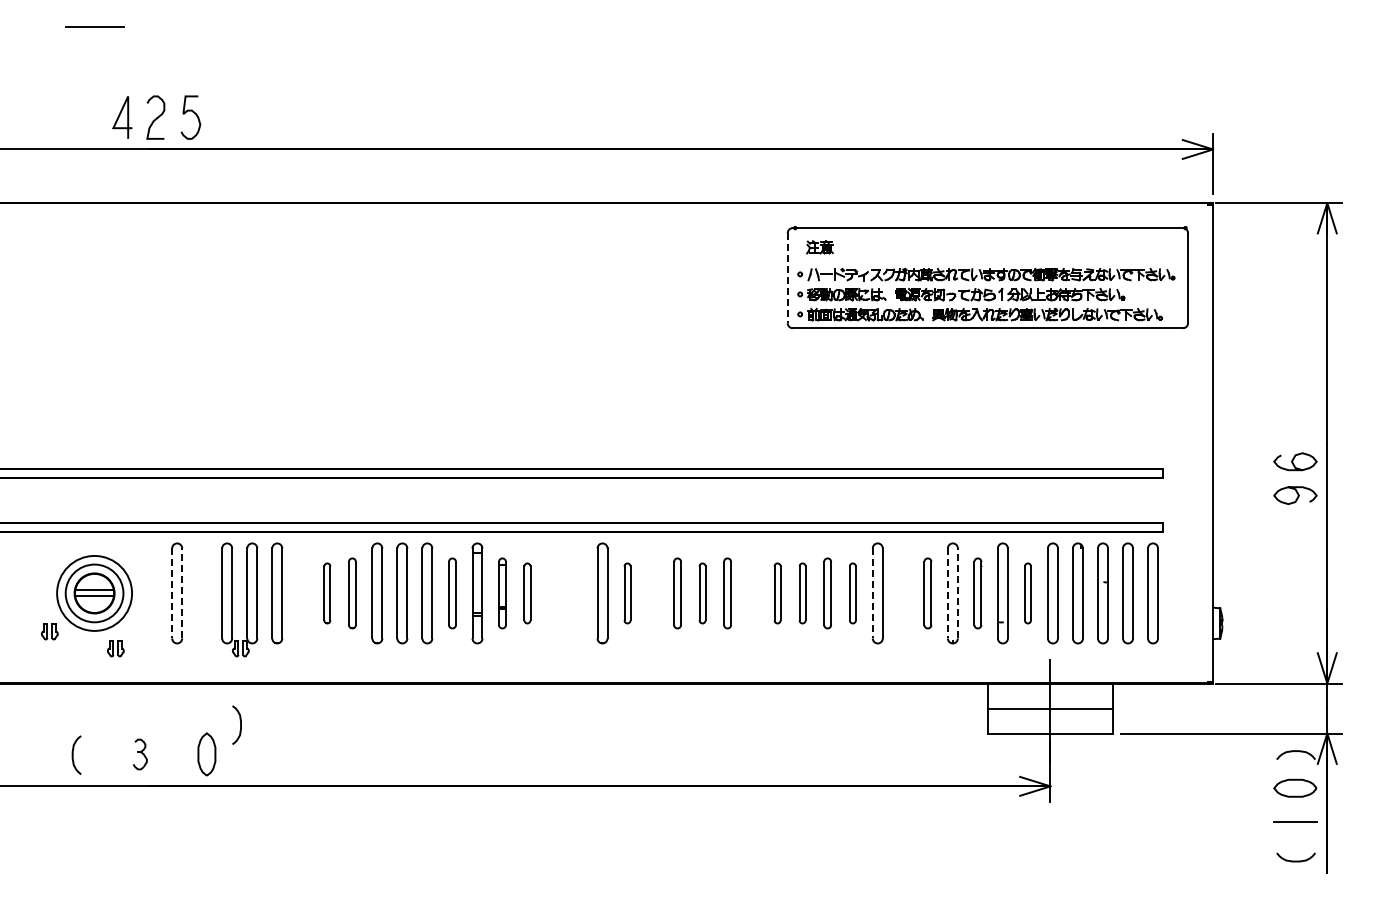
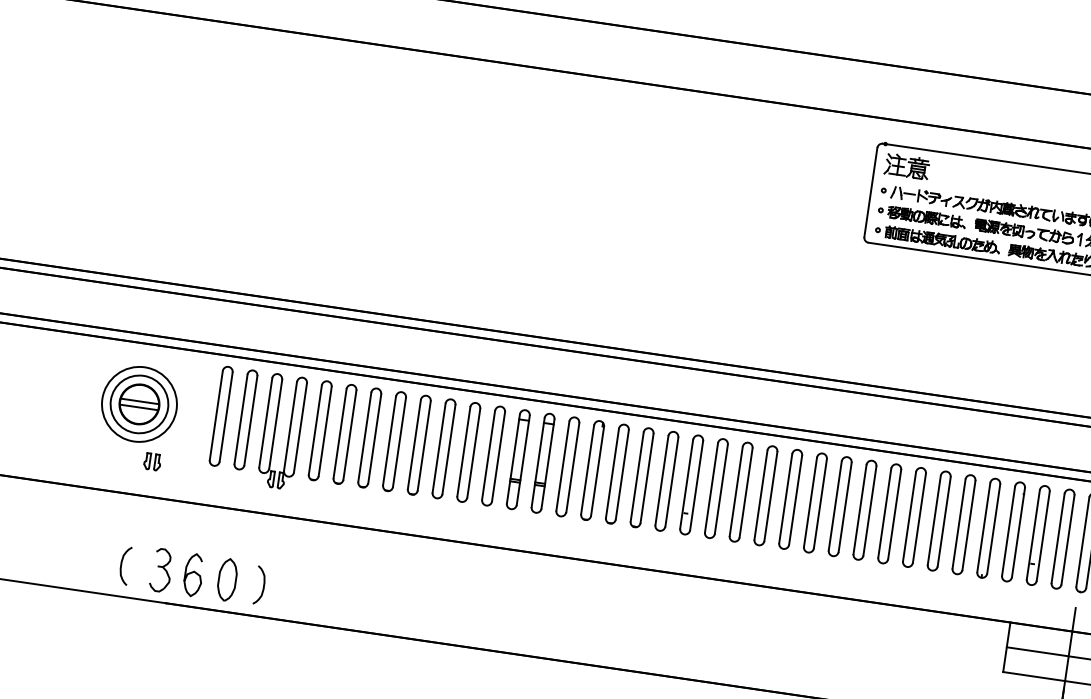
part: (819, 247) -> (906, 166), size x1.67
line: (787, 278) -> (870, 192), dashed -> solid
line: (182, 592) -> (226, 416), dashed -> solid
line: (957, 592) -> (993, 528), dashed -> solid
line: (172, 593) -> (216, 415), dashed -> solid
part: (201, 593) -> (245, 419), added
part: (302, 593) -> (345, 434), added
part: (327, 593) -> (369, 438), size x1.67
part: (352, 593) -> (394, 441), size x1.43
part: (452, 593) -> (493, 456), size x1.43
part: (502, 593) -> (543, 463), size x1.43
part: (527, 593) -> (567, 466), size x1.67
part: (552, 593) -> (592, 470), added
part: (577, 593) -> (617, 474), added
part: (627, 593) -> (666, 481), size x1.67
part: (652, 593) -> (691, 485), added
part: (677, 593) -> (716, 488), size x1.43
part: (702, 593) -> (741, 492), size x1.67
part: (727, 593) -> (765, 495), size x1.43
part: (752, 593) -> (790, 499), added
part: (777, 593) -> (815, 503), size x1.67
part: (802, 593) -> (839, 506), size x1.67
part: (827, 593) -> (864, 510), size x1.43
part: (852, 593) -> (889, 513), size x1.67
line: (872, 593) -> (909, 516), dashed -> solid
part: (902, 593) -> (938, 521), added
part: (927, 593) -> (963, 524), size x1.43
line: (947, 593) -> (983, 527), dashed -> solid
part: (977, 593) -> (1013, 531), size x1.43
part: (1027, 593) -> (1062, 539), size x1.67
part: (49, 631) -> (89, 435), removed
curve: (240, 724) -> (263, 585), moved
curve: (172, 752) -> (193, 573), added
curve: (73, 754) -> (122, 564), moved
part: (140, 754) -> (161, 570), size x1.43

